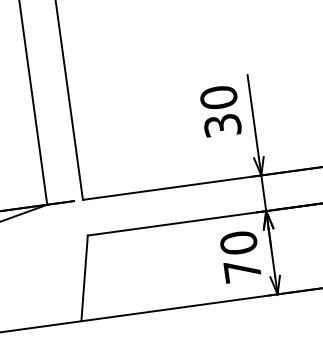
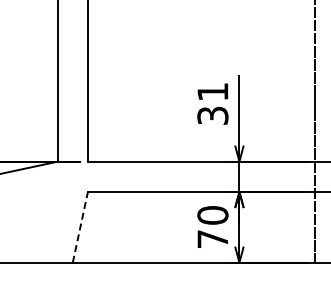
text: (218, 97) -> (212, 91), 30 -> 31
line: (84, 277) -> (80, 226), solid -> dashed

